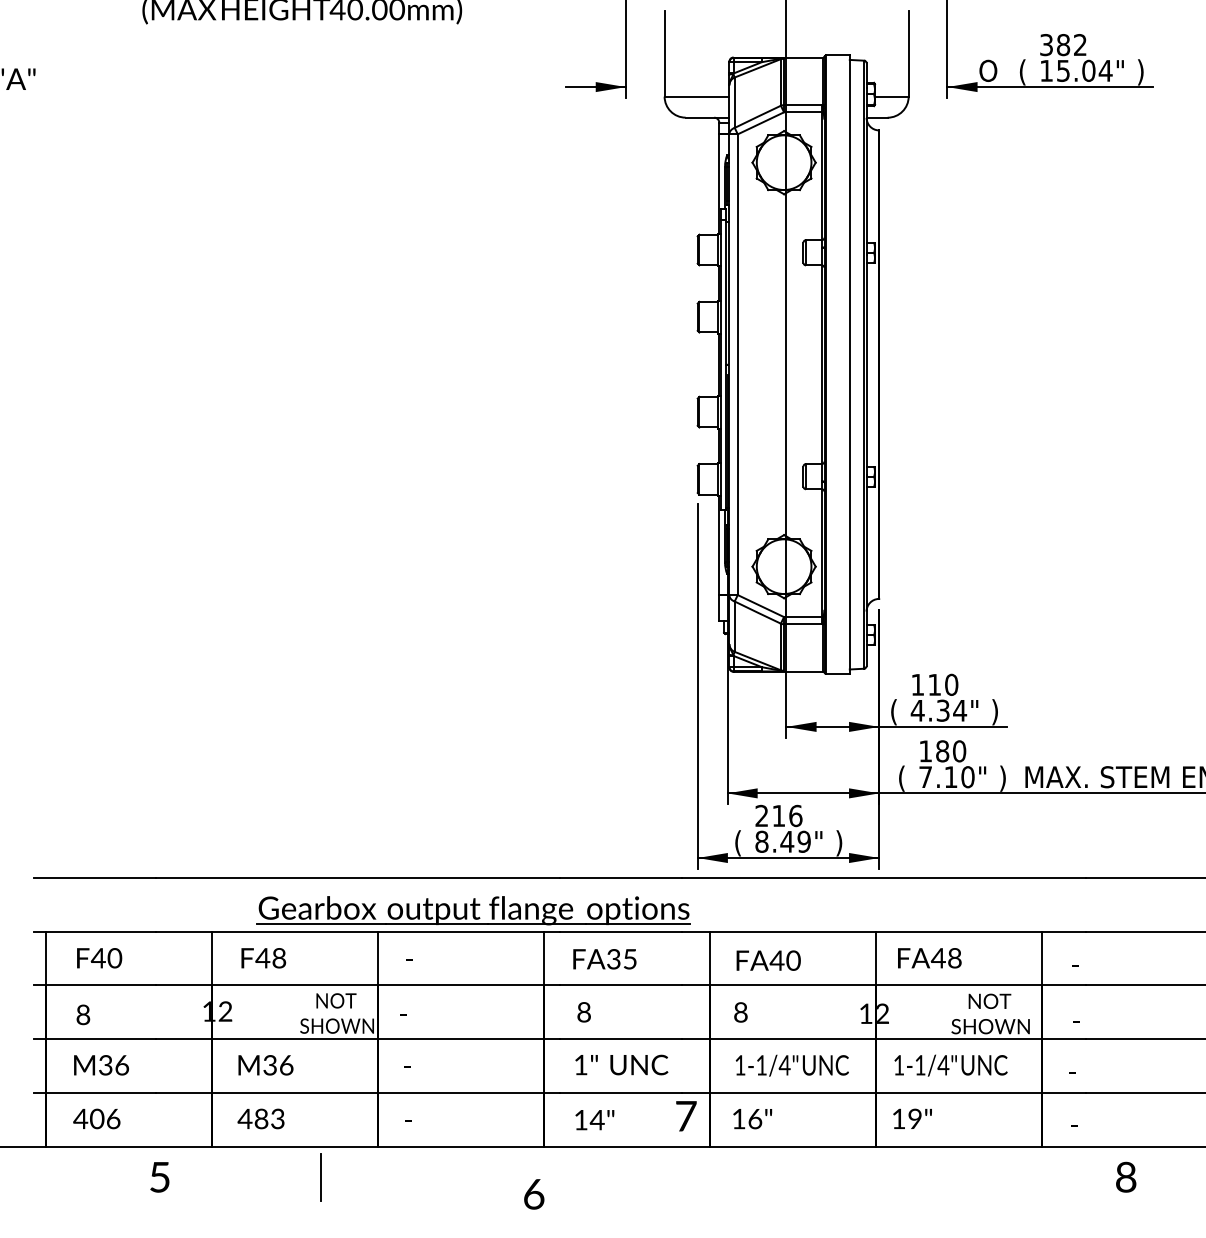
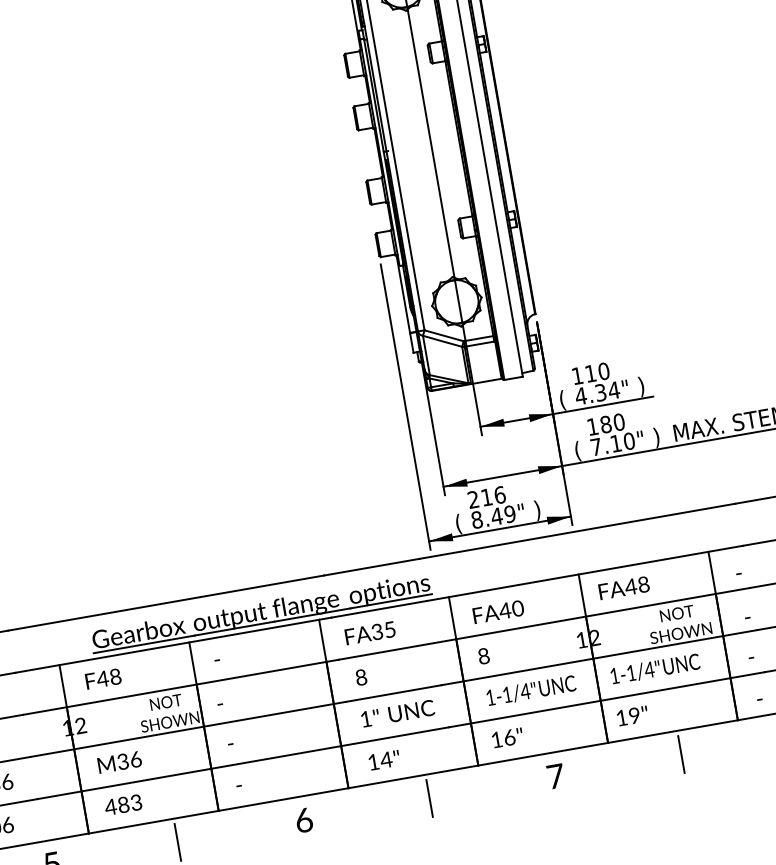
text: (686, 1116) -> (556, 776), moved
line: (642, 1176) -> (429, 797), added
line: (964, 1176) -> (681, 753), added
text: (534, 1194) -> (304, 820), moved

